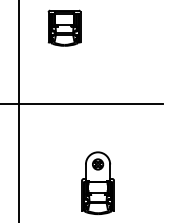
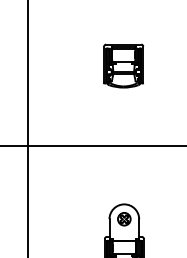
part: (64, 27) -> (123, 65), moved

